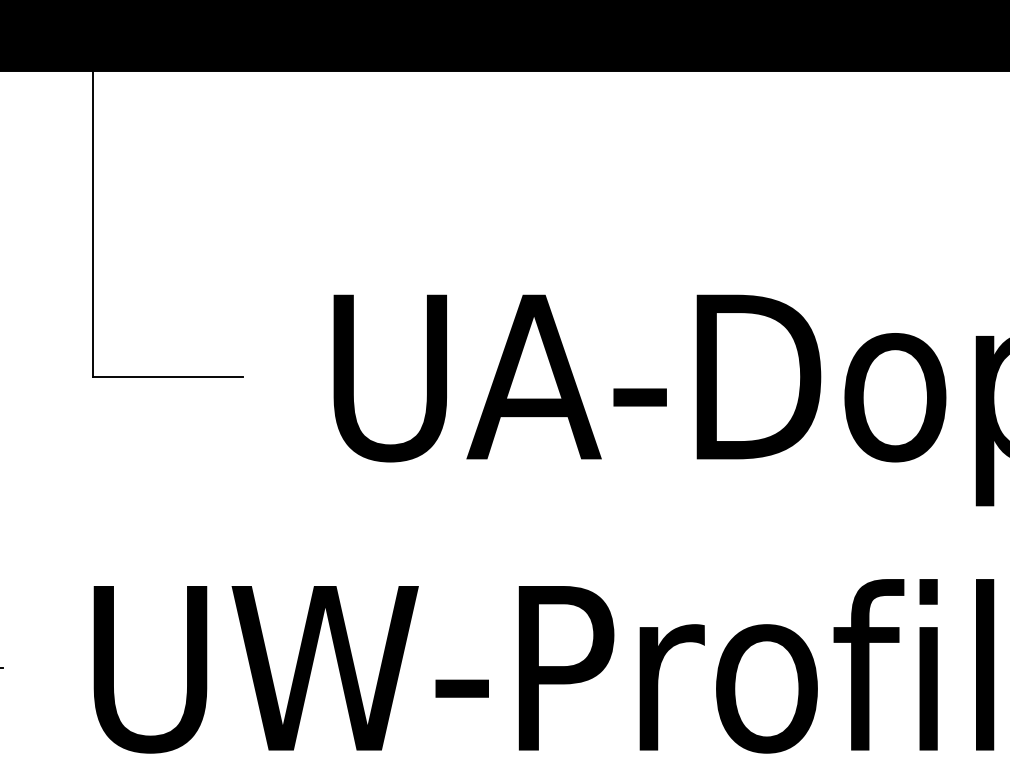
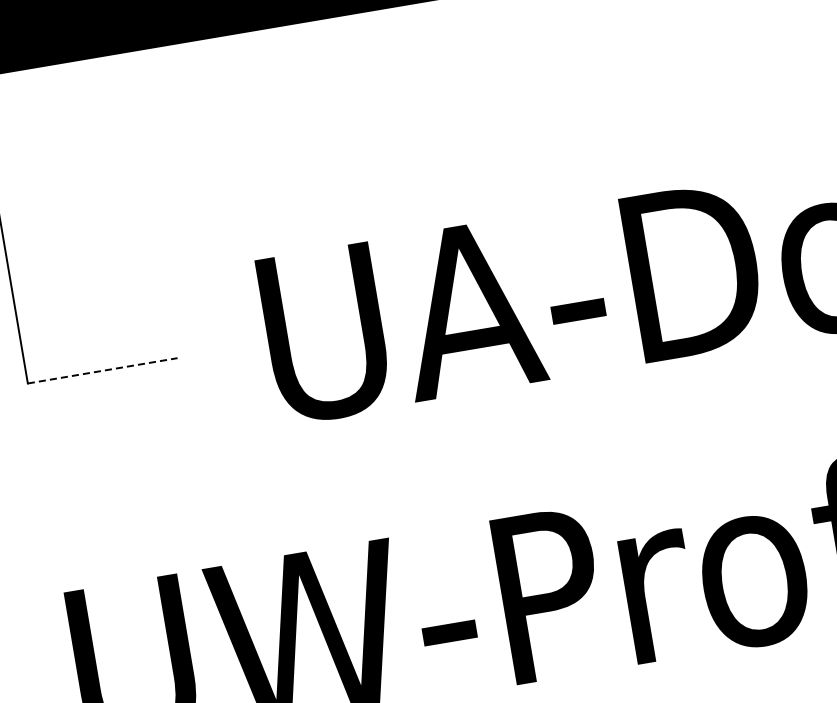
line: (168, 377) -> (103, 371), solid -> dashed

